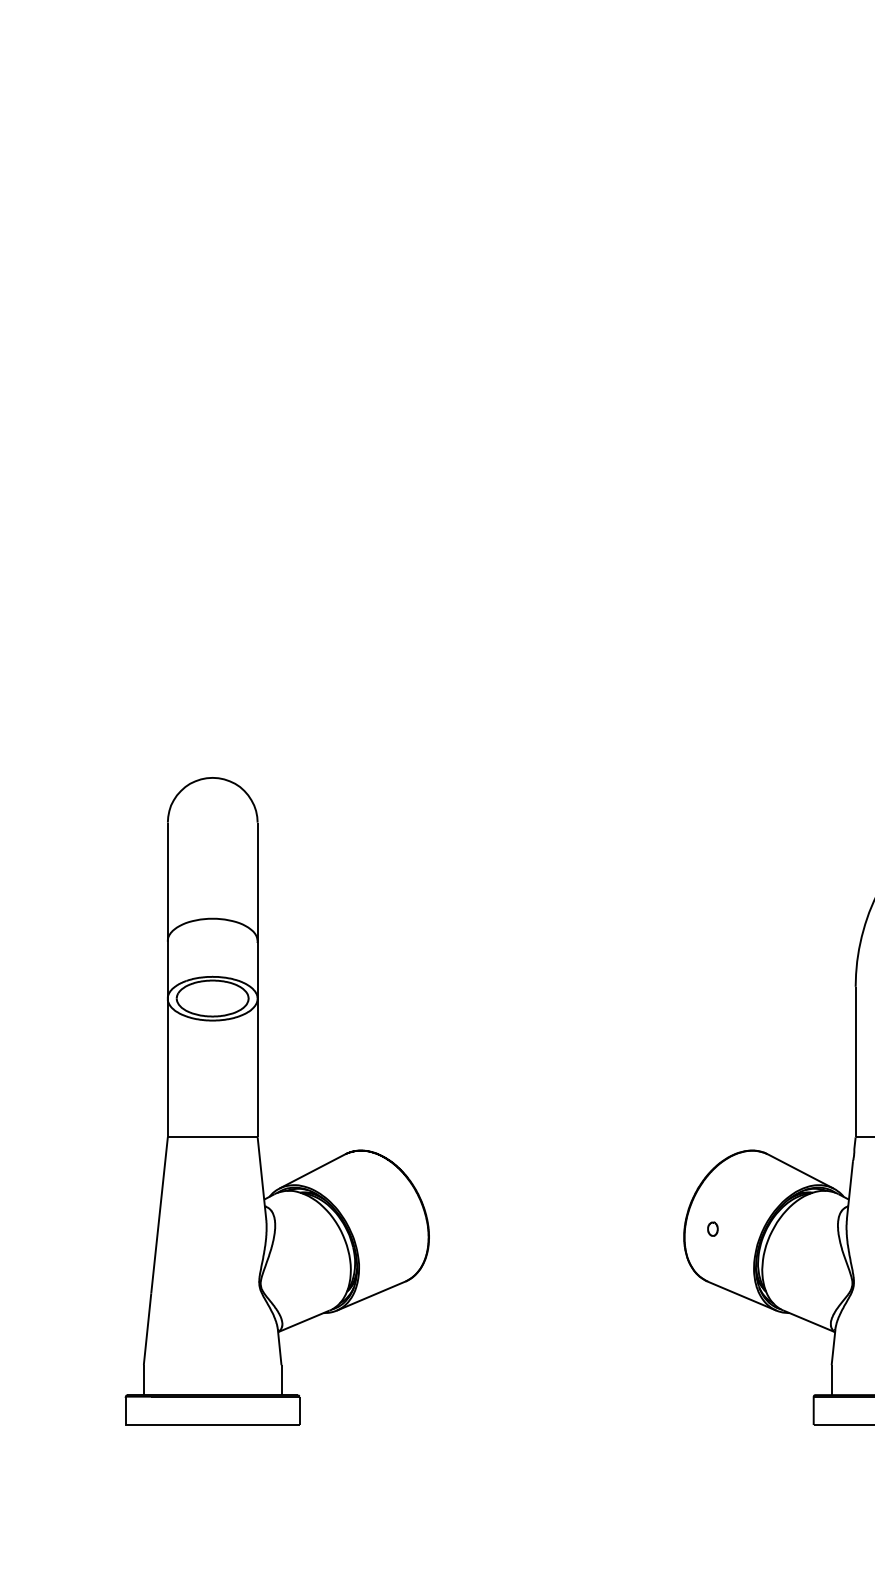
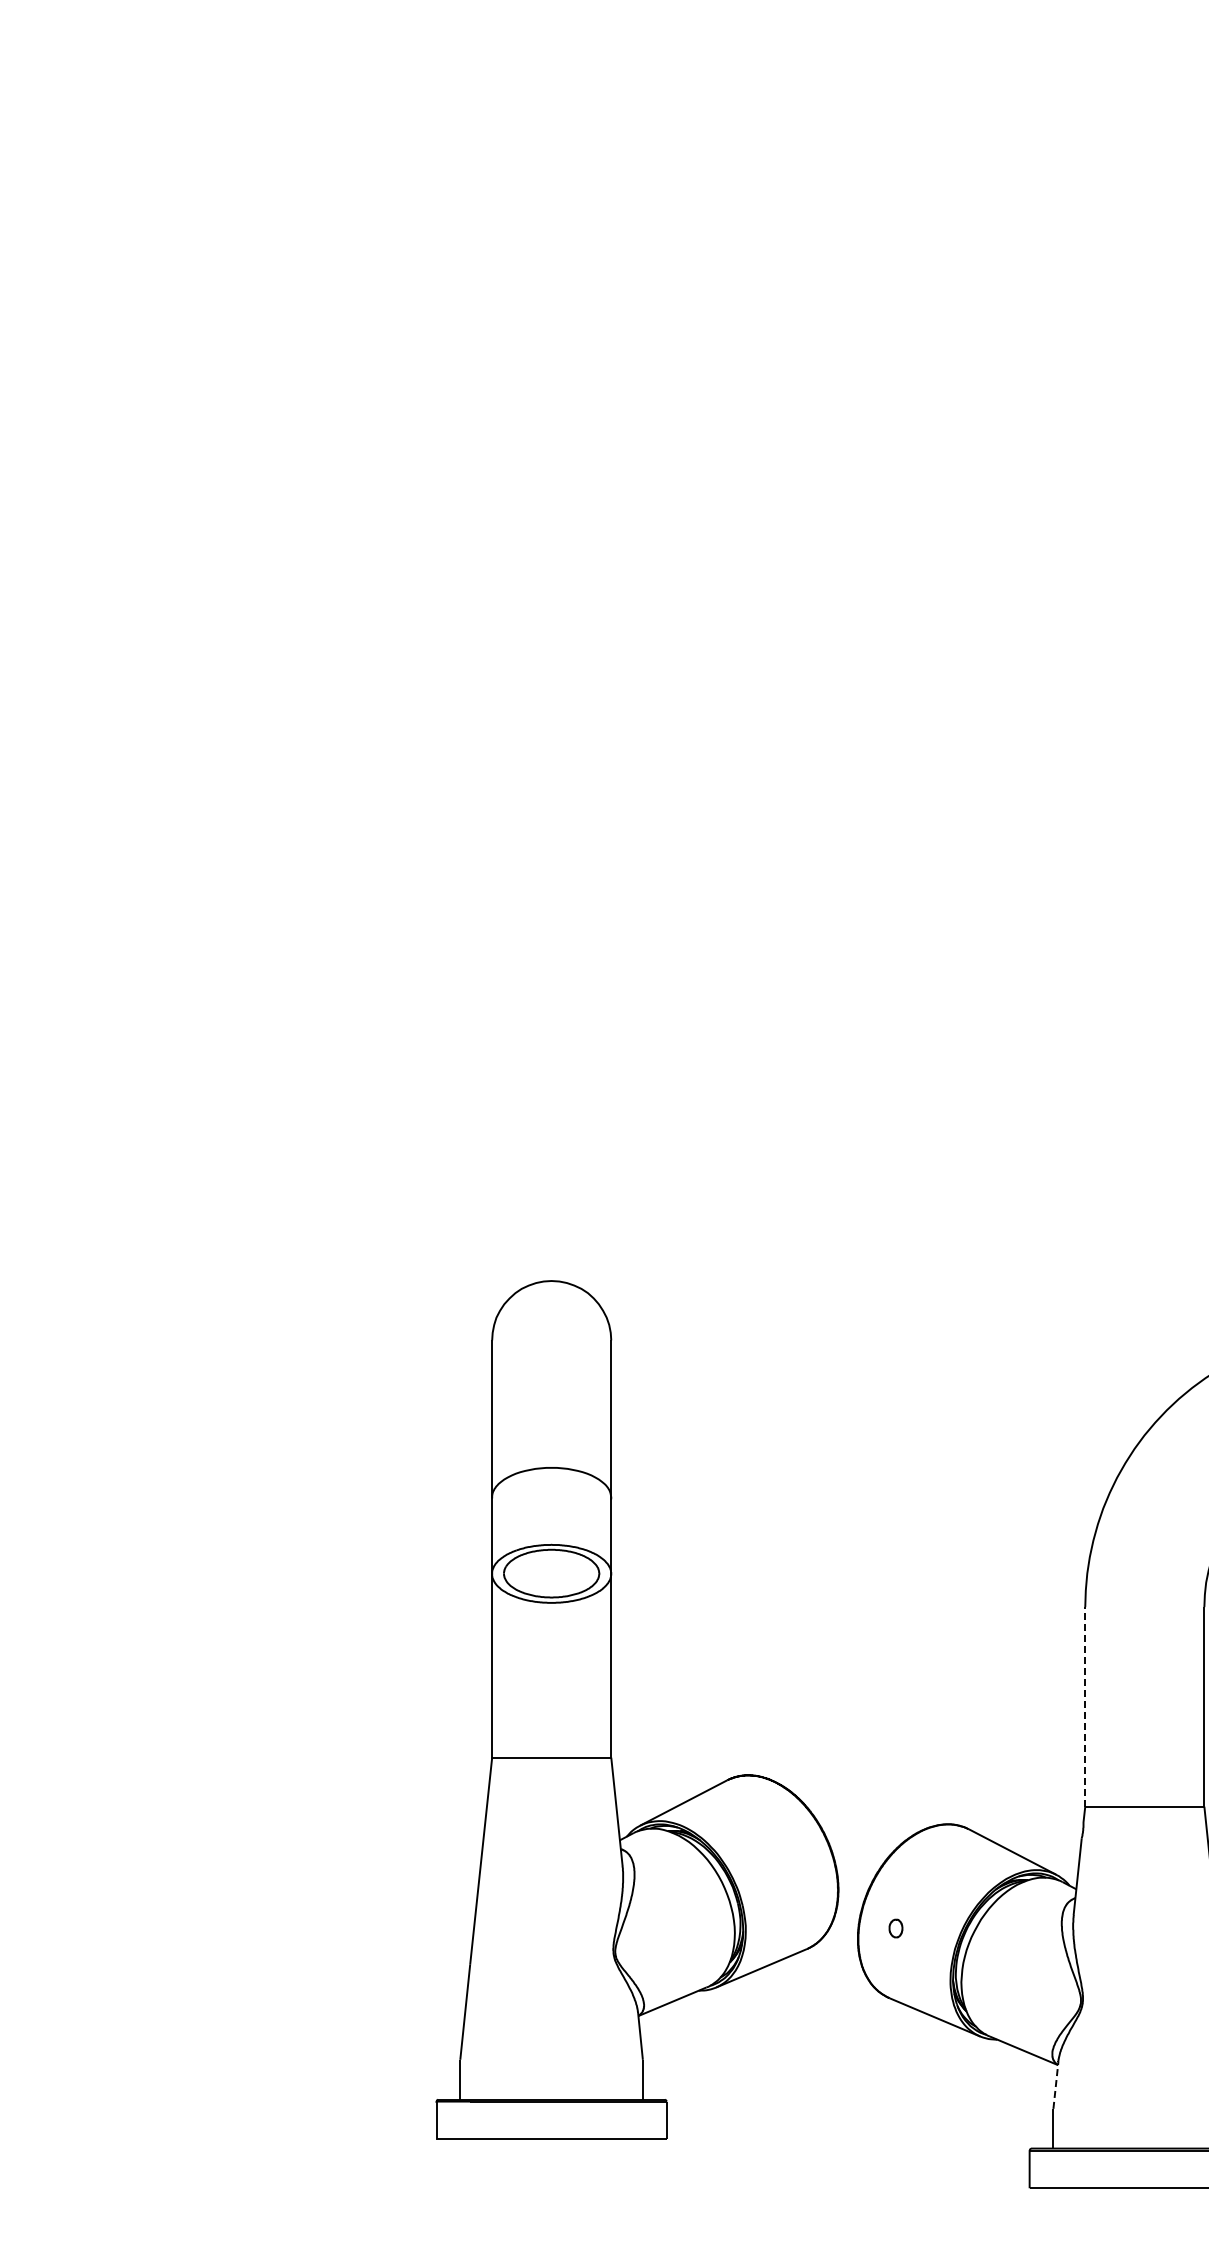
line: (855, 1061) -> (1085, 1706), solid -> dashed
part: (257, 1100) -> (611, 1709), moved
line: (833, 1347) -> (1055, 2085), solid -> dashed

